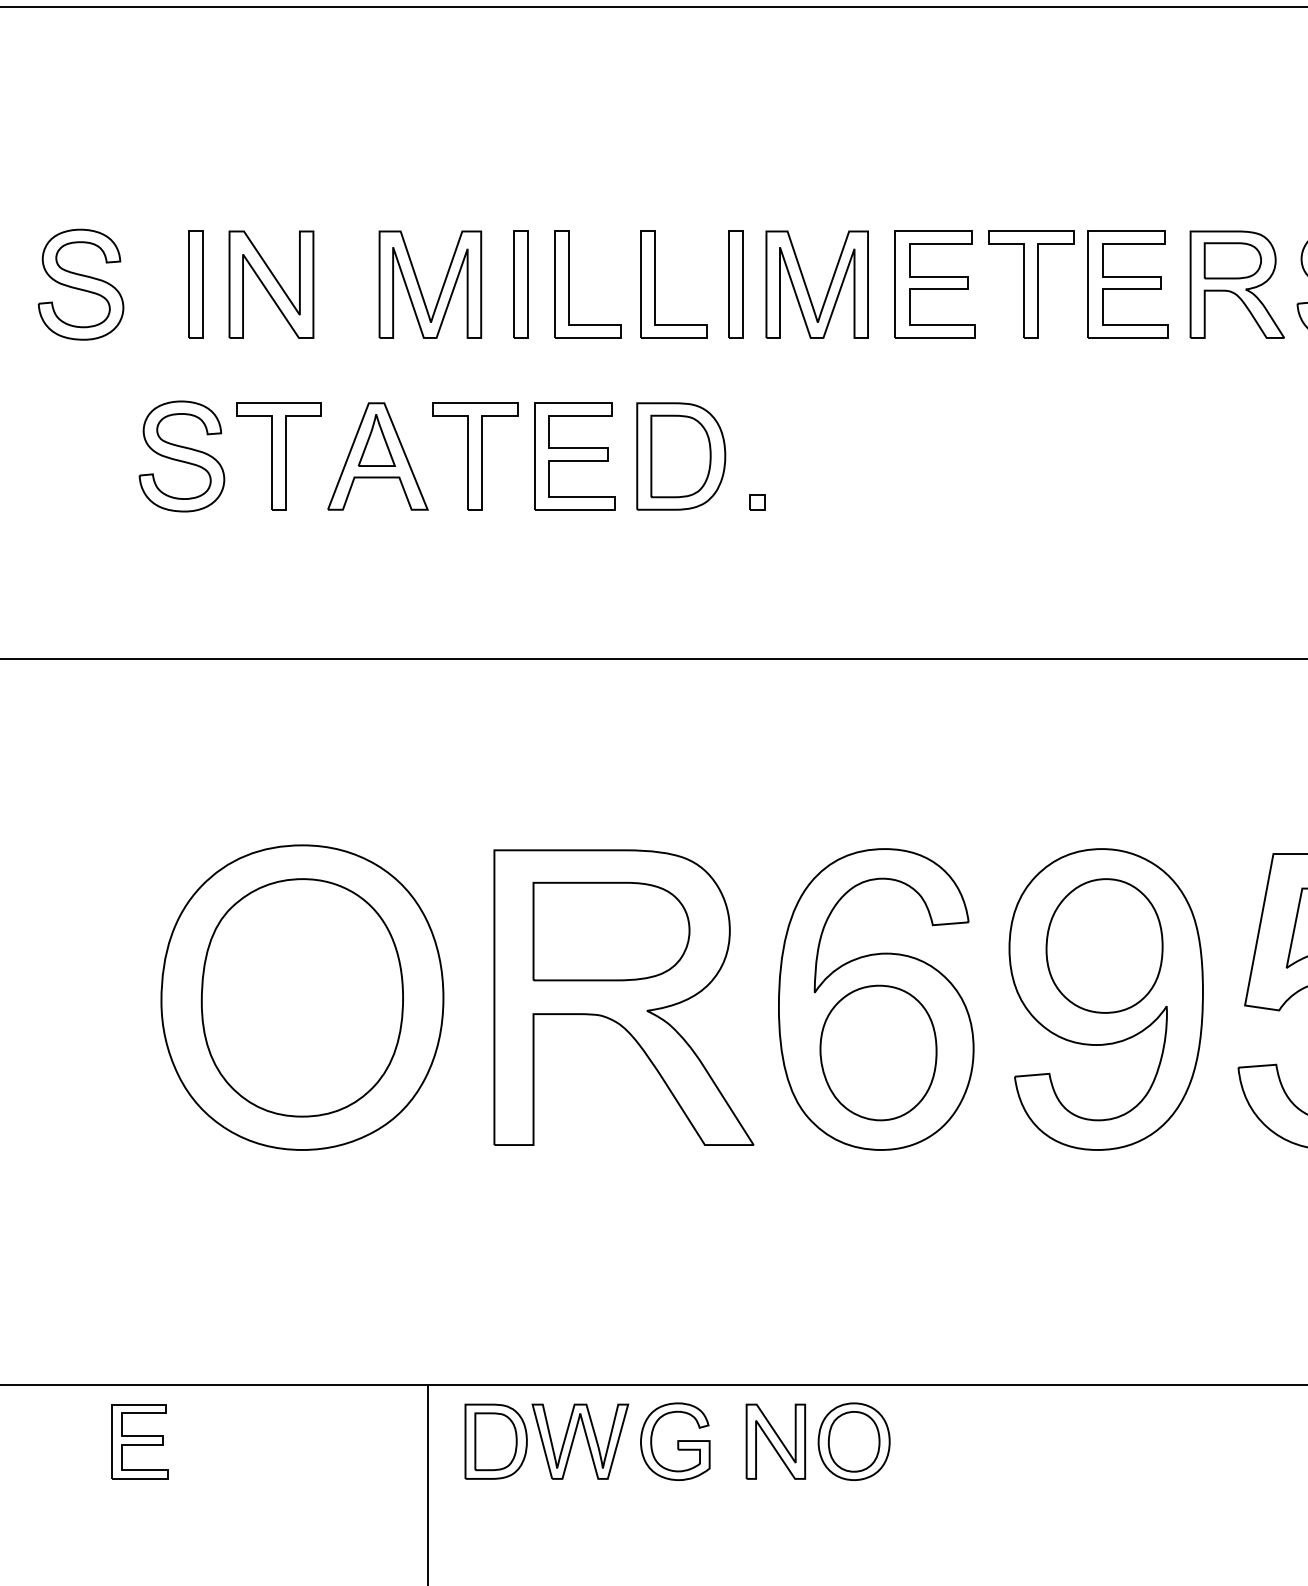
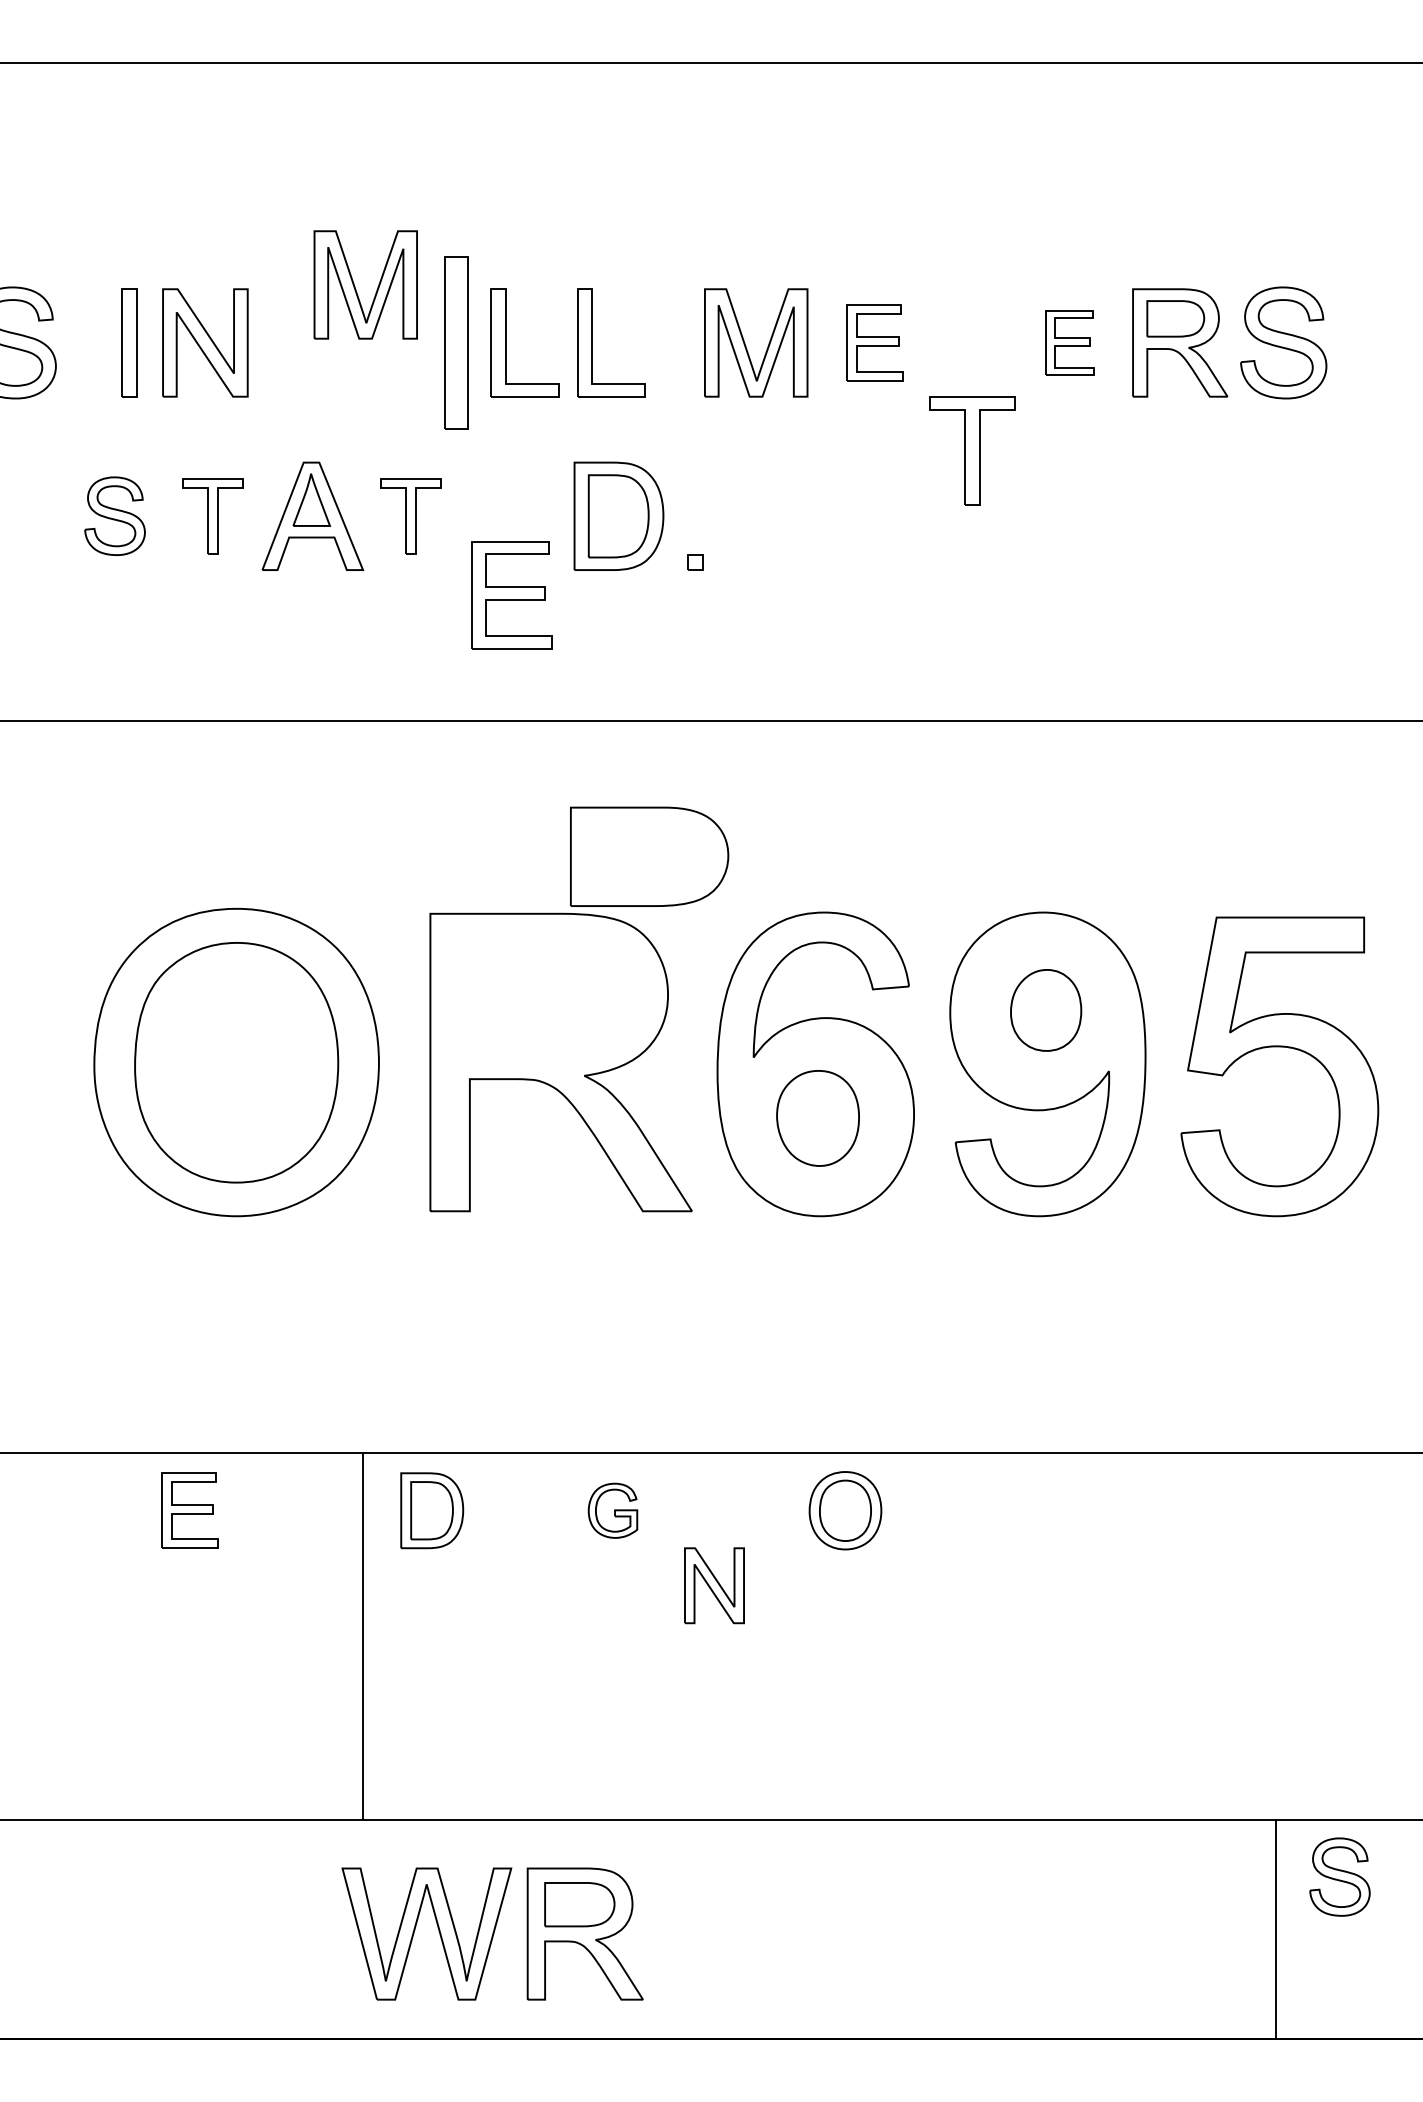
part: (520, 284) -> (456, 342), size x1.6
part: (736, 284) -> (674, 342), removed
part: (934, 284) -> (874, 342), size x0.7
part: (1031, 284) -> (972, 450), moved
part: (1127, 284) -> (1069, 342), size x0.6
part: (420, 286) -> (355, 286), moved
part: (181, 455) -> (114, 515), size x0.7
part: (279, 456) -> (213, 516), size x0.7
part: (475, 456) -> (411, 516), size x0.7
part: (574, 456) -> (511, 595), moved
part: (611, 931) -> (649, 856), moved
part: (1103, 946) -> (1045, 1010), size x0.6
part: (877, 1053) -> (817, 1118), size x0.7
part: (139, 1441) -> (189, 1510), moved
part: (580, 1441) -> (517, 1510), removed
part: (674, 1441) -> (612, 1510), size x0.7
part: (775, 1441) -> (714, 1585), moved
part: (854, 1441) -> (845, 1510), moved

